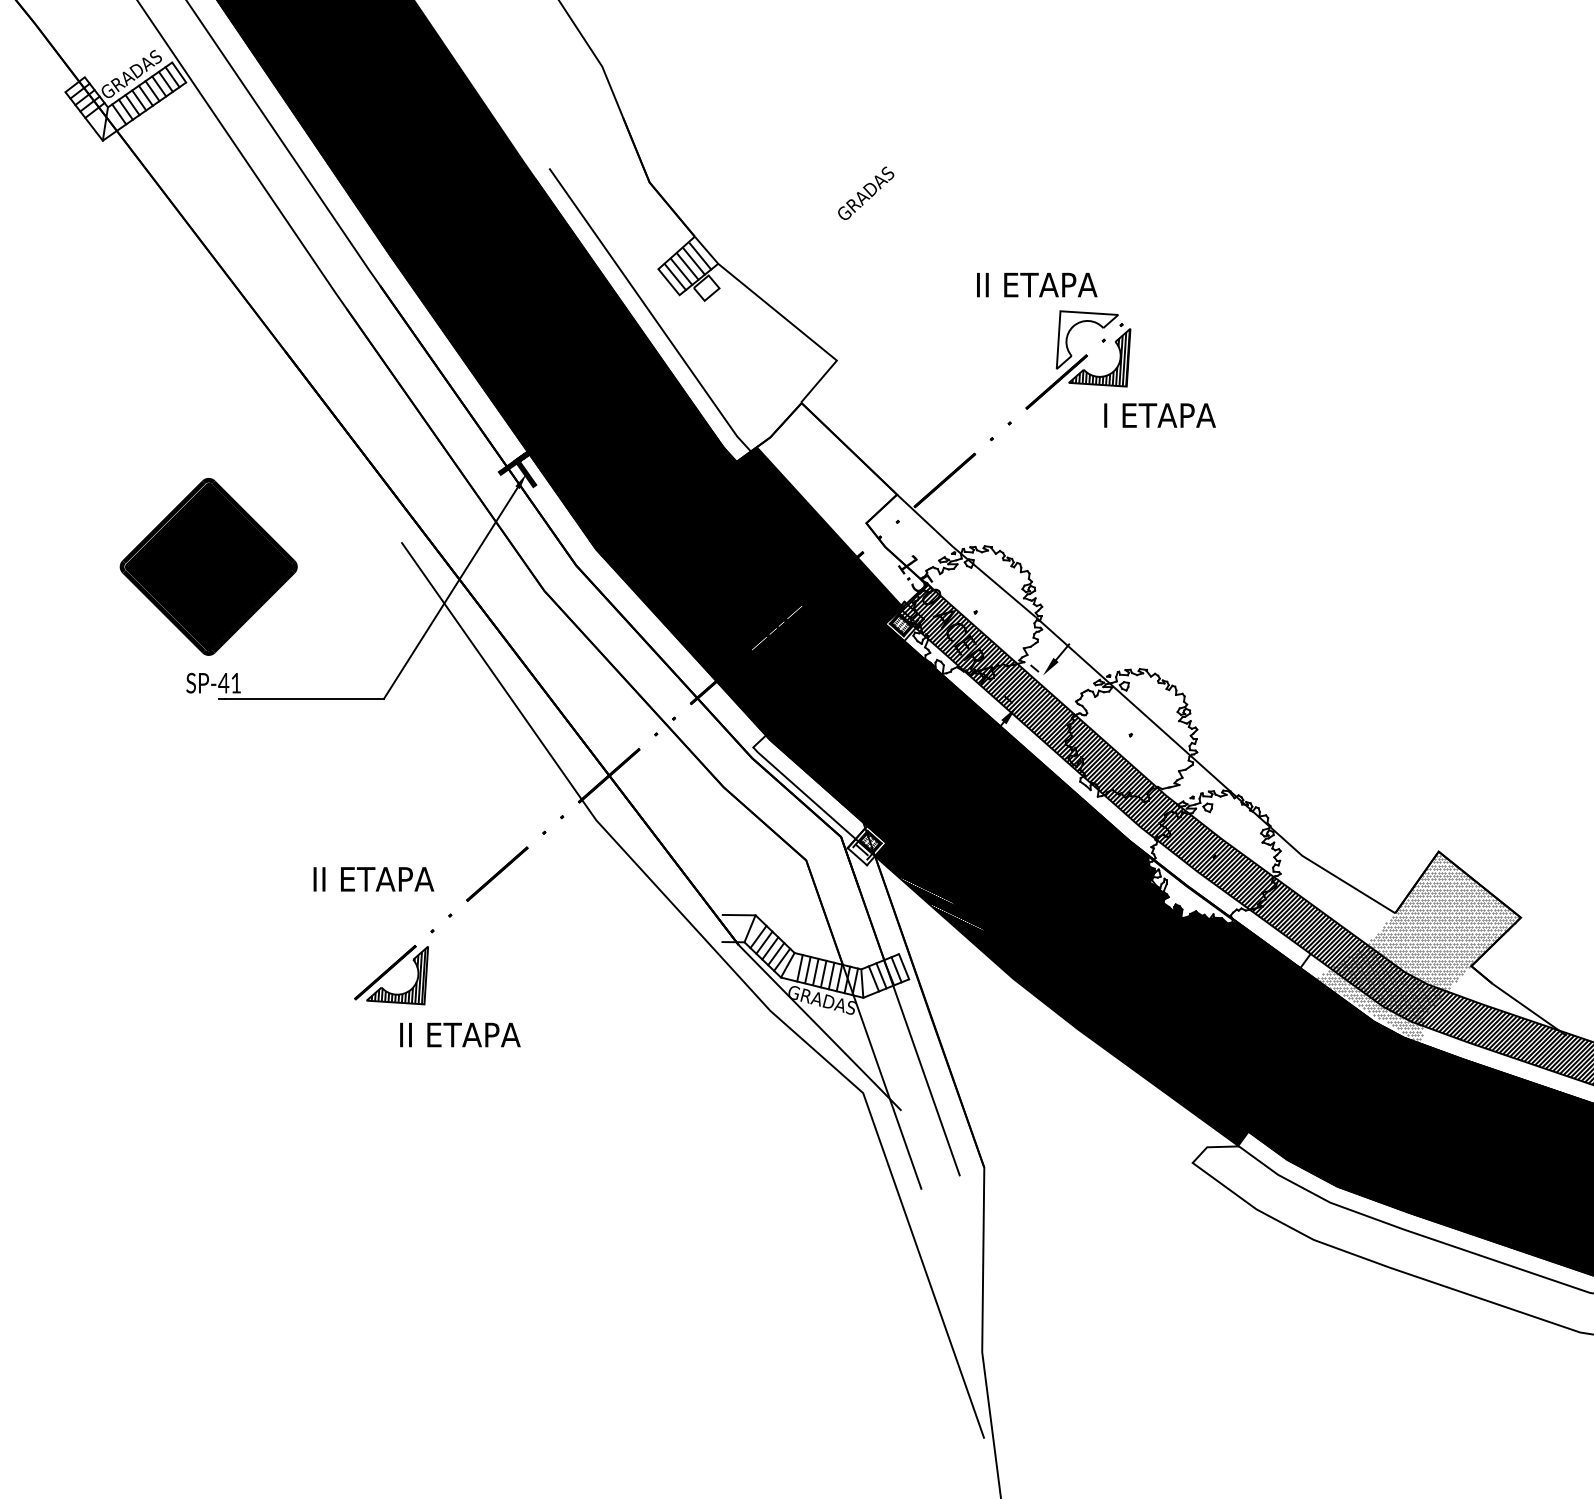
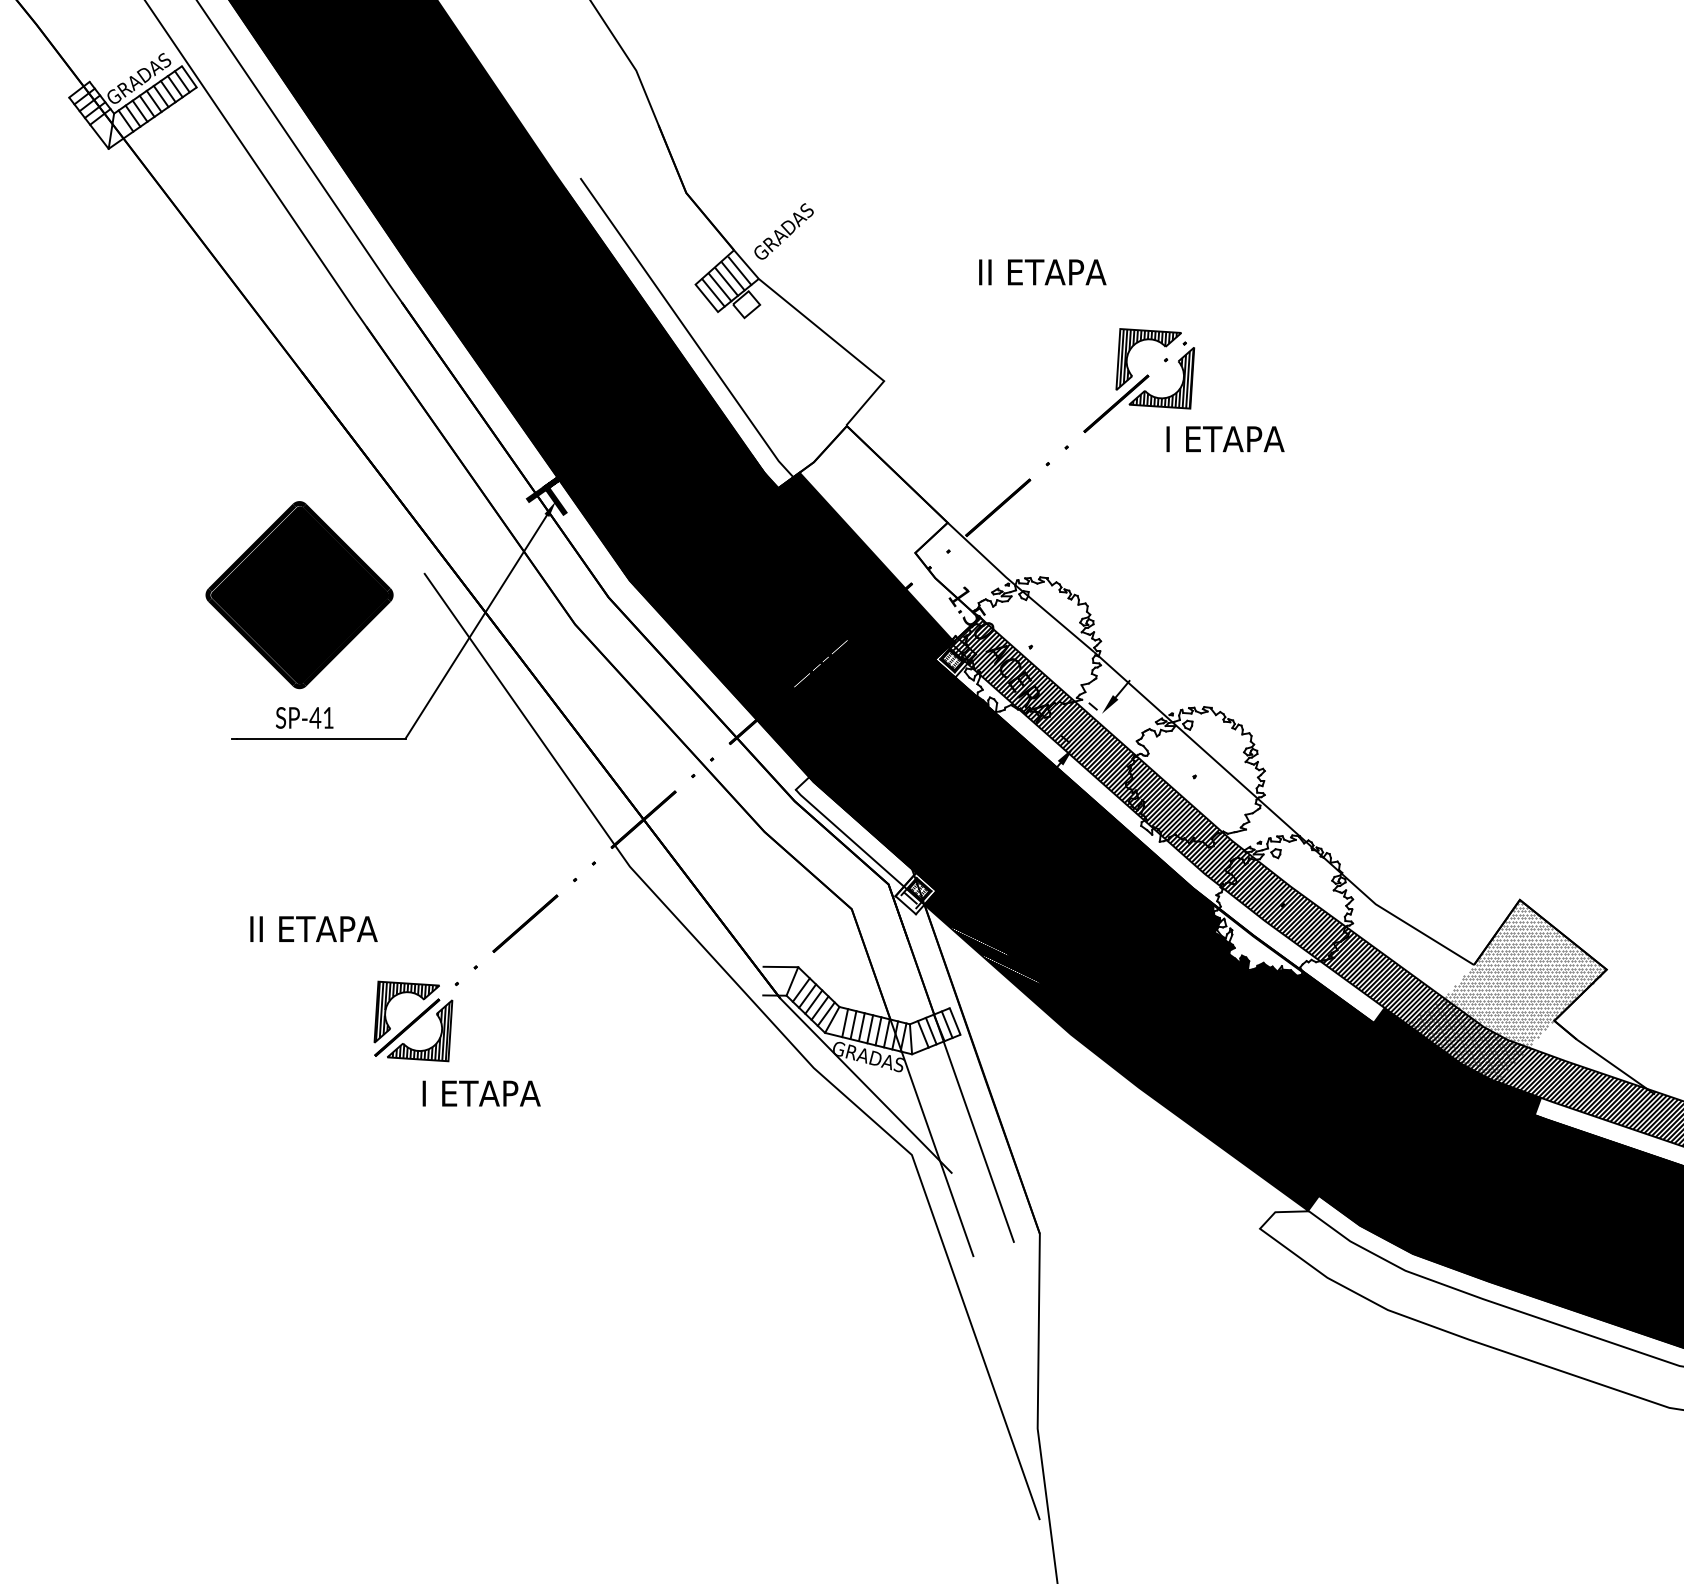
text: (865, 193) -> (783, 231), moved
text: (1036, 285) -> (1042, 272), moved
hatch: (1089, 338) -> (1150, 357), added
part: (208, 585) -> (299, 614), moved
text: (373, 878) -> (313, 928), moved
part: (384, 940) -> (406, 993), added
fill: (1379, 1004) -> (1457, 1061), added
text: (465, 1034) -> (491, 1093), II ETAPA -> I ETAPA

